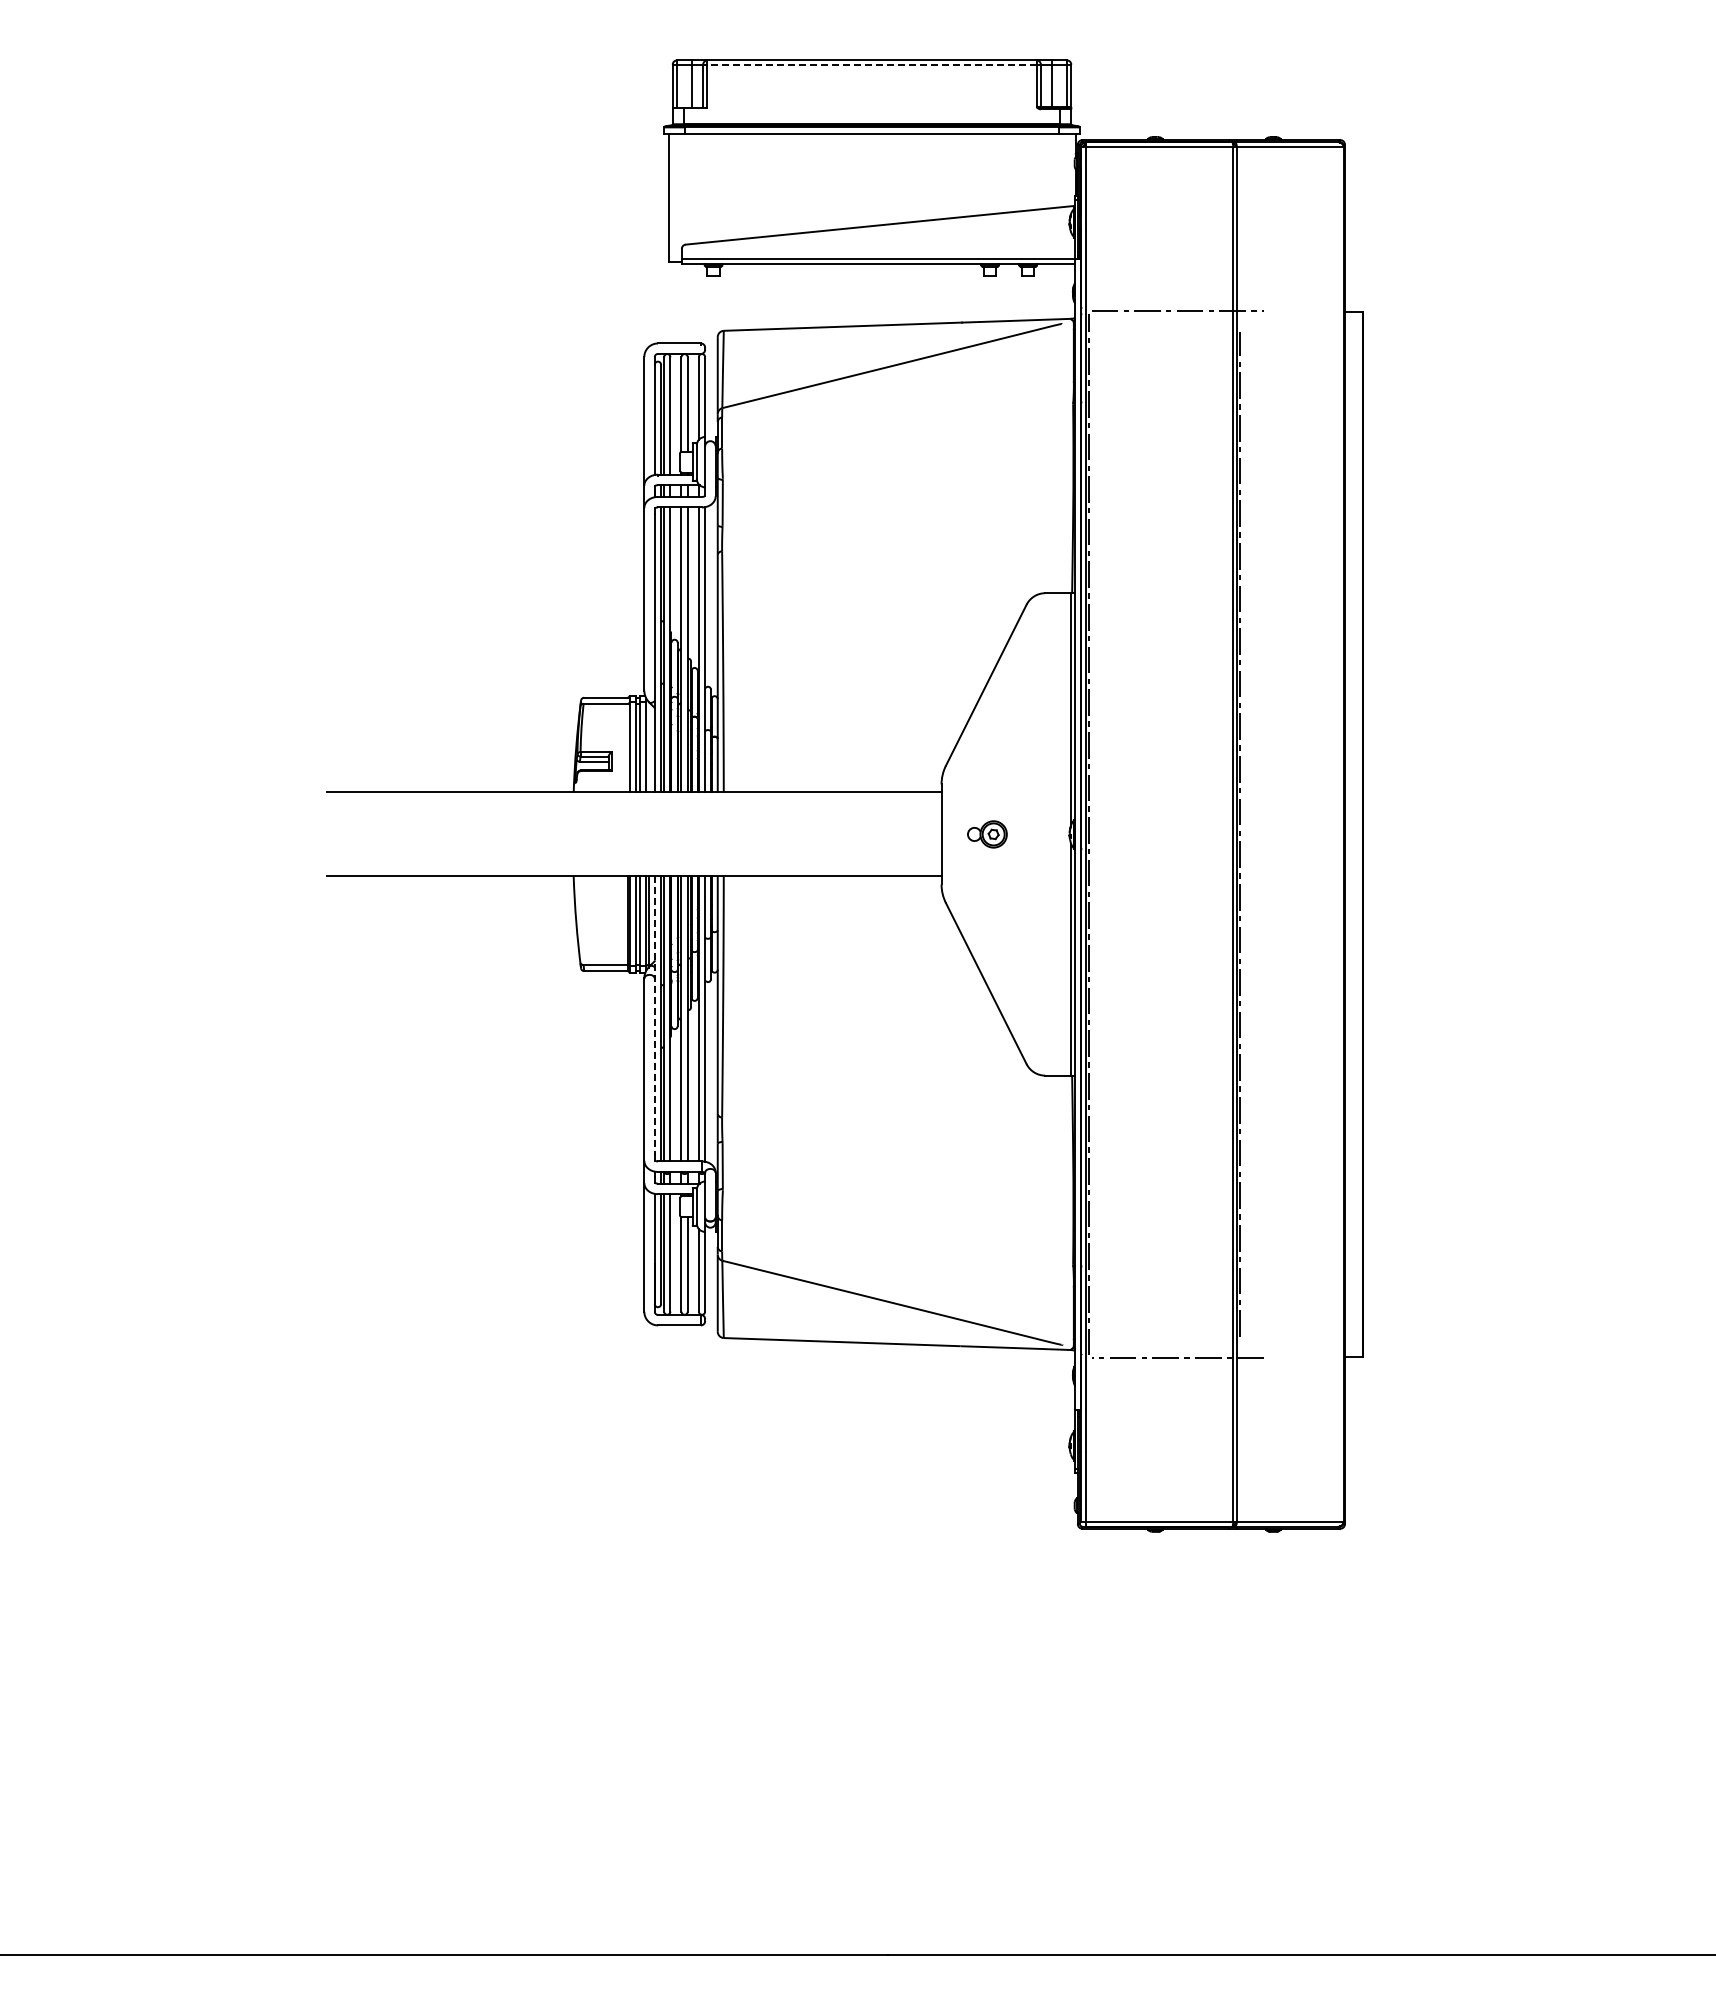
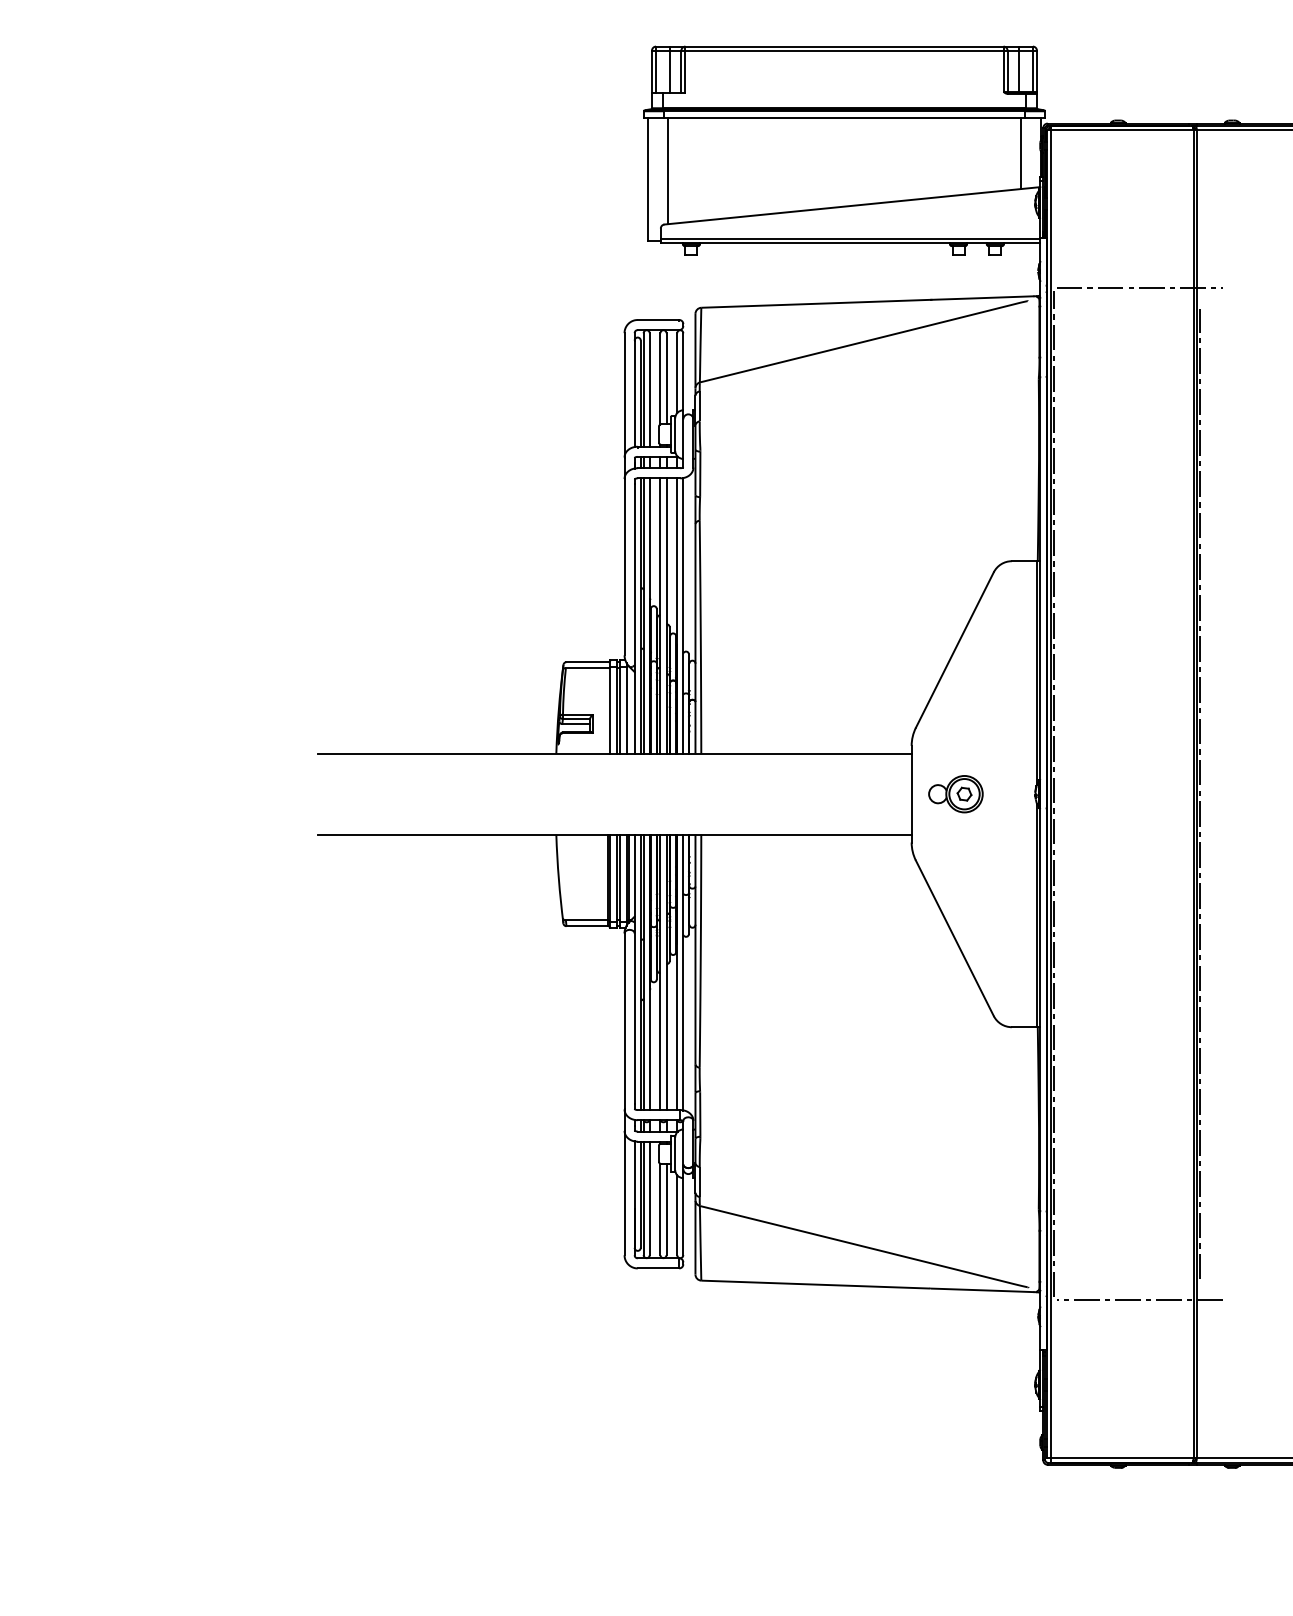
line: (872, 64) -> (844, 50), dashed -> solid
line: (1054, 170) -> (1020, 152), added
line: (689, 188) -> (668, 170), added
part: (987, 834) -> (956, 794), size x1.43
line: (654, 1016) -> (634, 970), dashed -> solid

